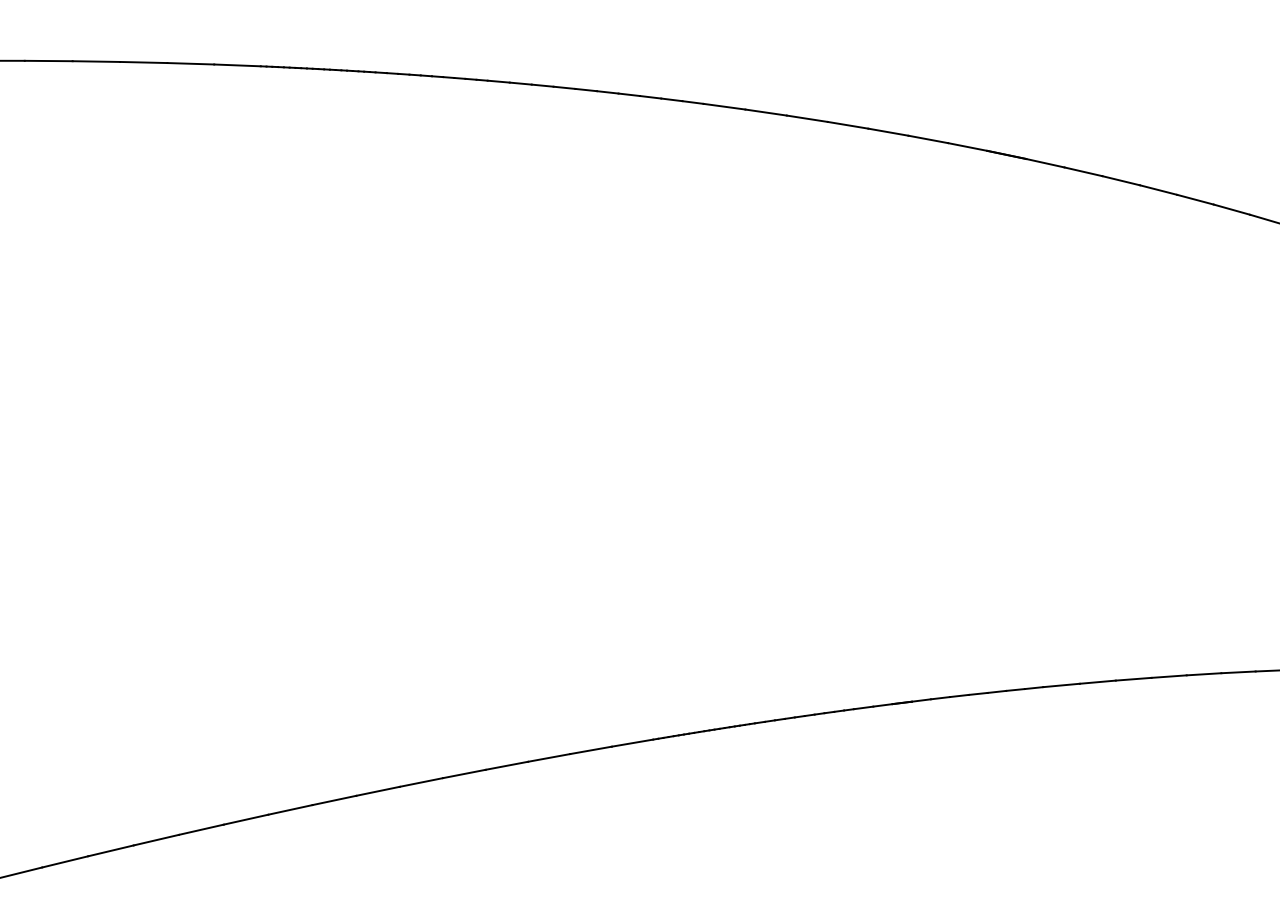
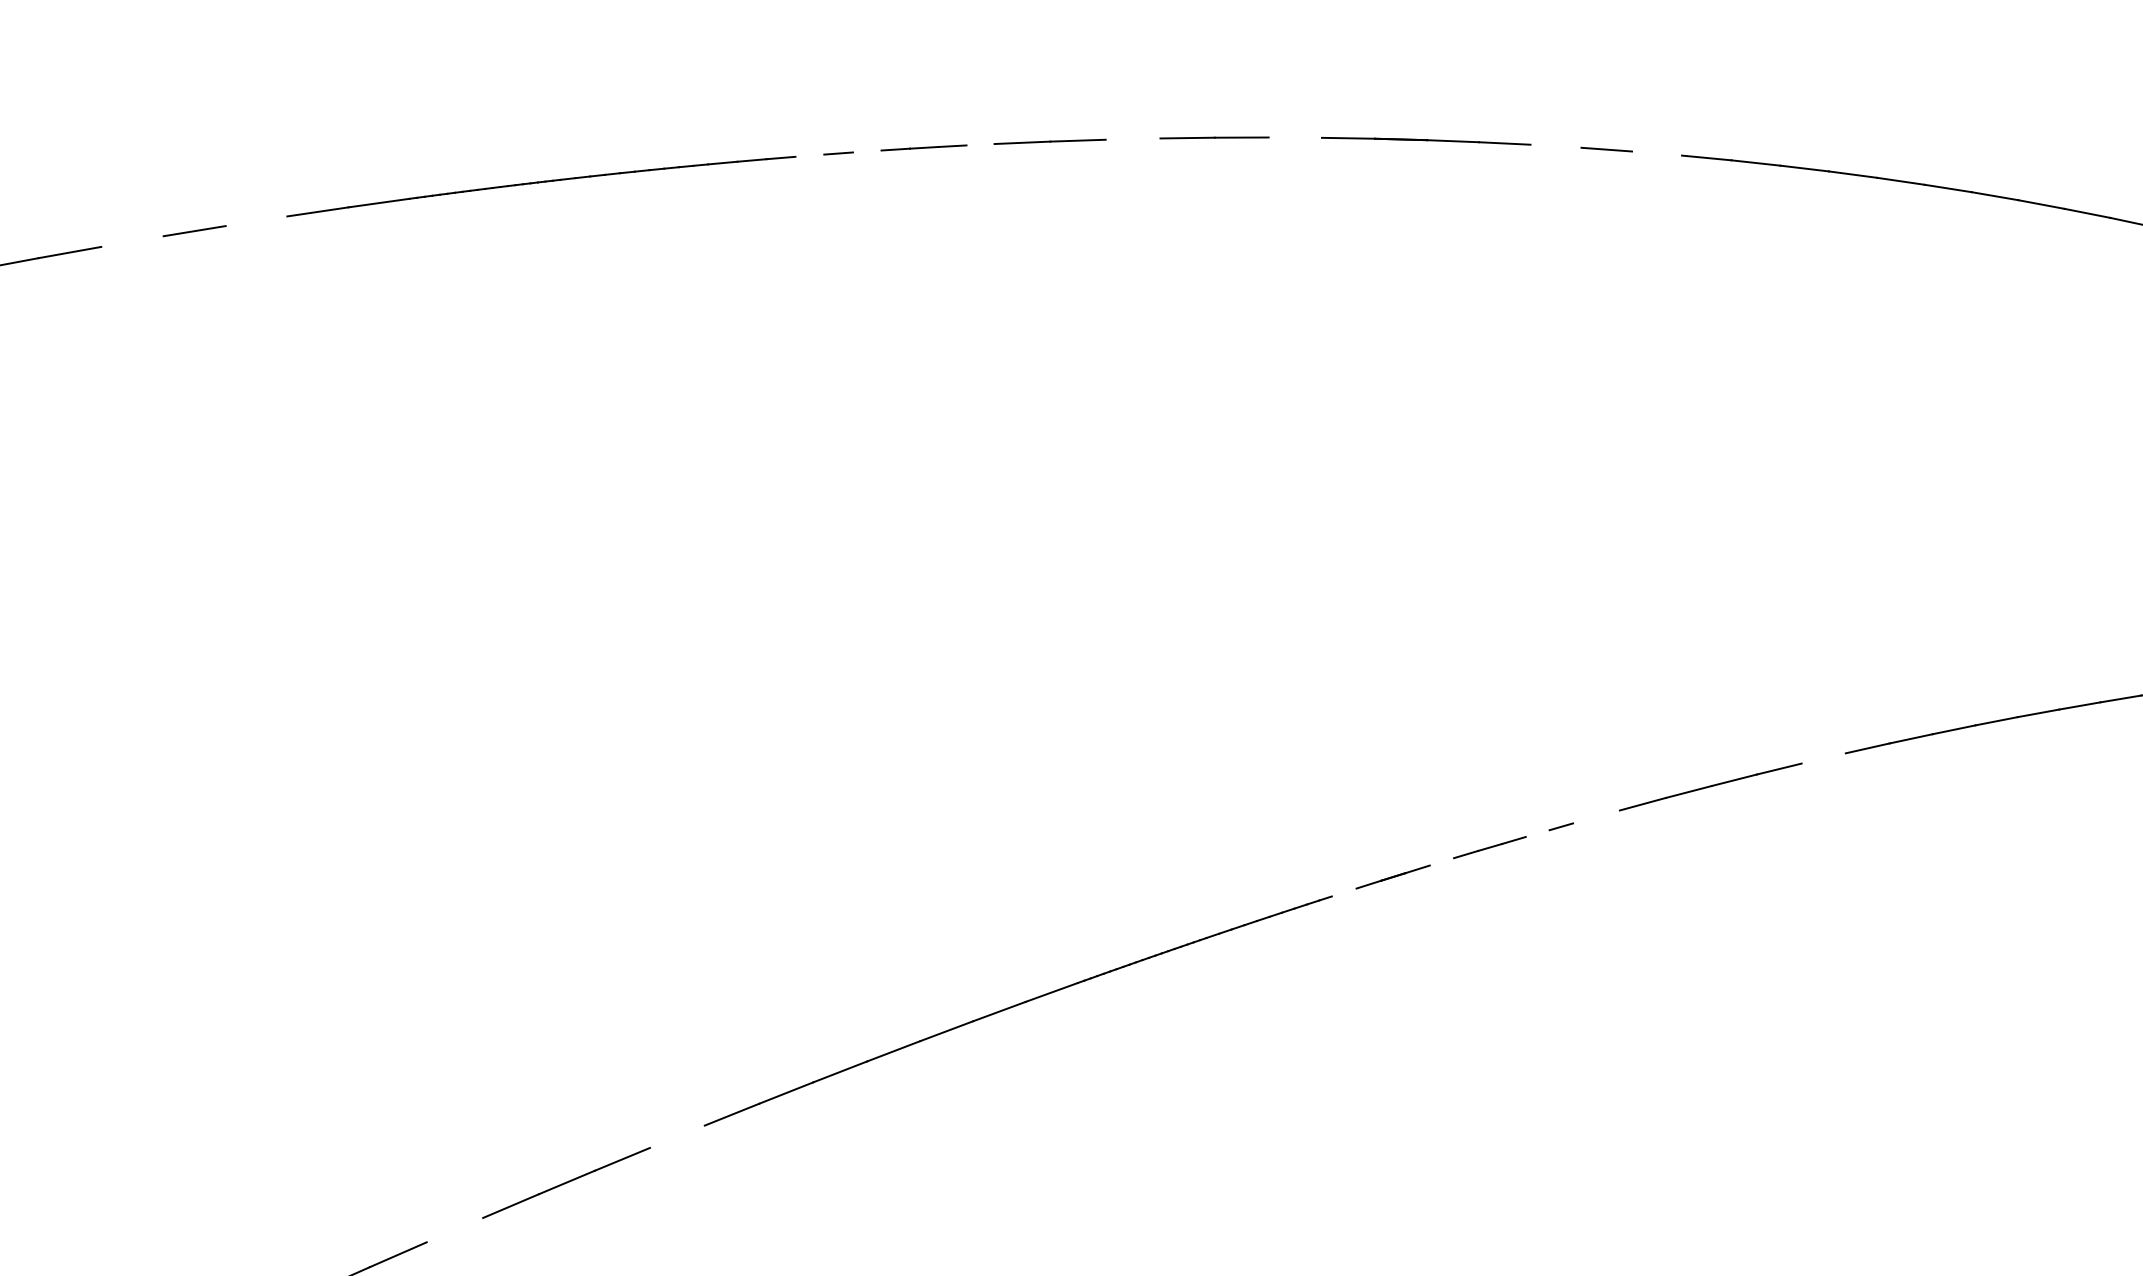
line: (48, 60) -> (132, 241), removed
line: (143, 62) -> (256, 221), removed
line: (564, 87) -> (809, 155), removed
line: (607, 92) -> (866, 151), removed
line: (693, 102) -> (980, 144), removed
line: (806, 118) -> (1132, 138), removed
line: (927, 139) -> (1294, 137), removed
line: (1120, 180) -> (1555, 145), removed
line: (1195, 199) -> (1657, 153), removed
line: (1238, 672) -> (1823, 758), removed
line: (1061, 685) -> (1596, 816), removed
line: (1015, 689) -> (1537, 833), removed
line: (940, 697) -> (1441, 861), removed
line: (863, 707) -> (1343, 892), removed
line: (333, 800) -> (676, 1136), removed
line: (156, 839) -> (454, 1229), removed

